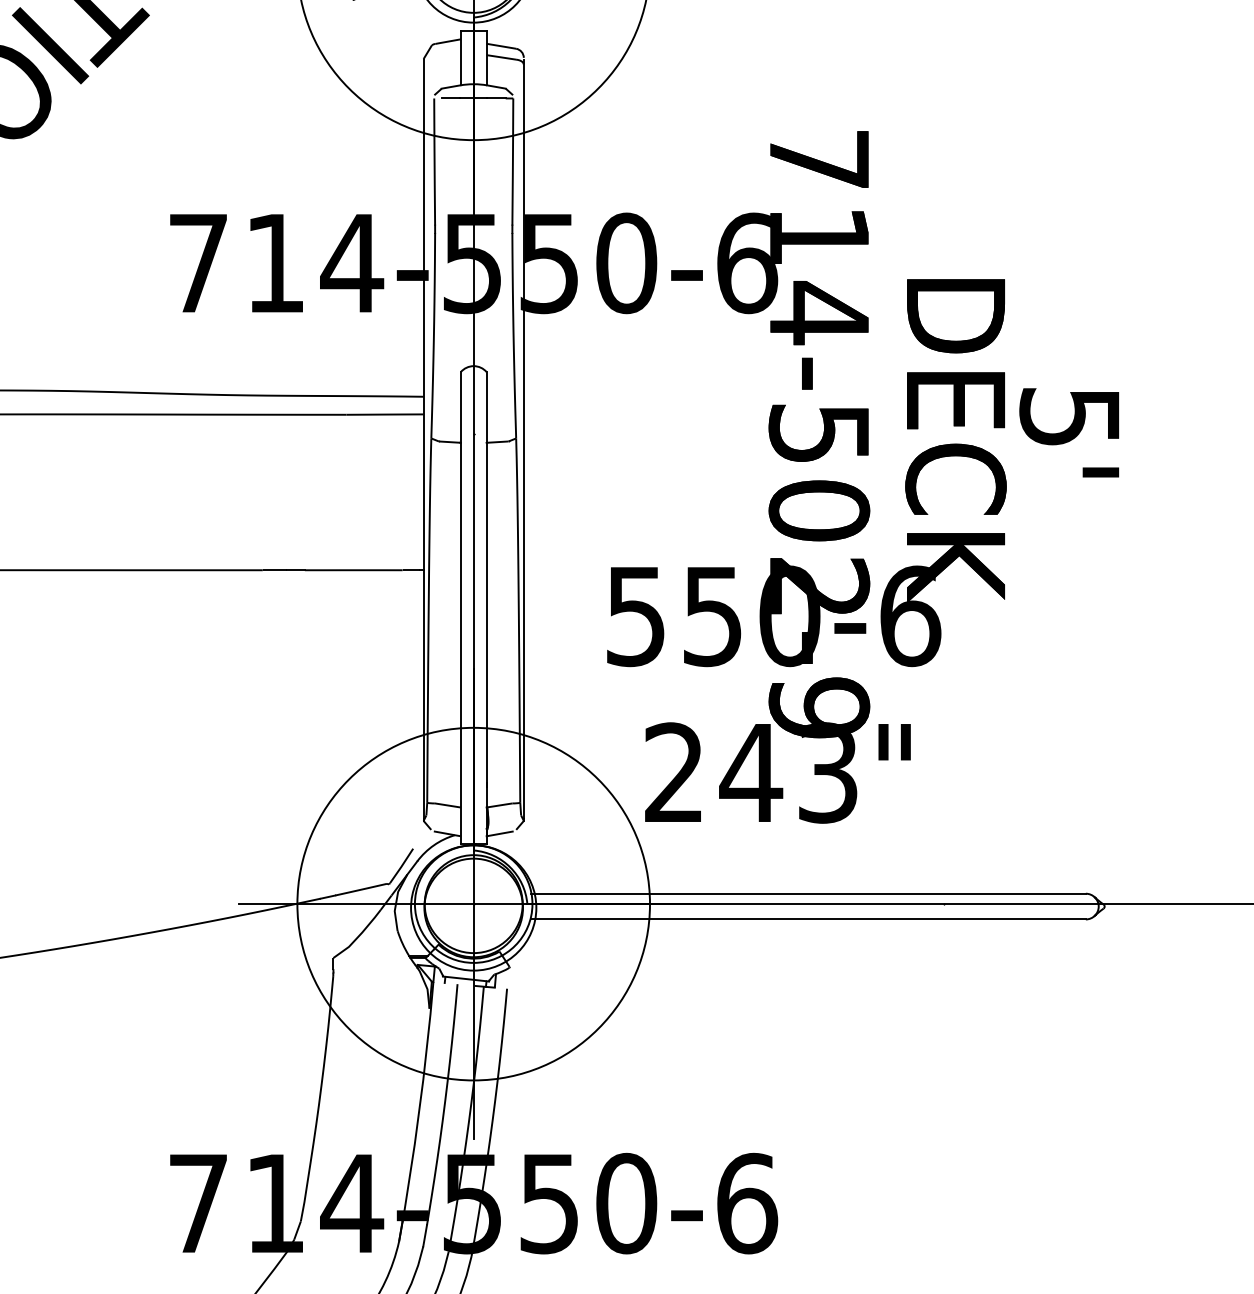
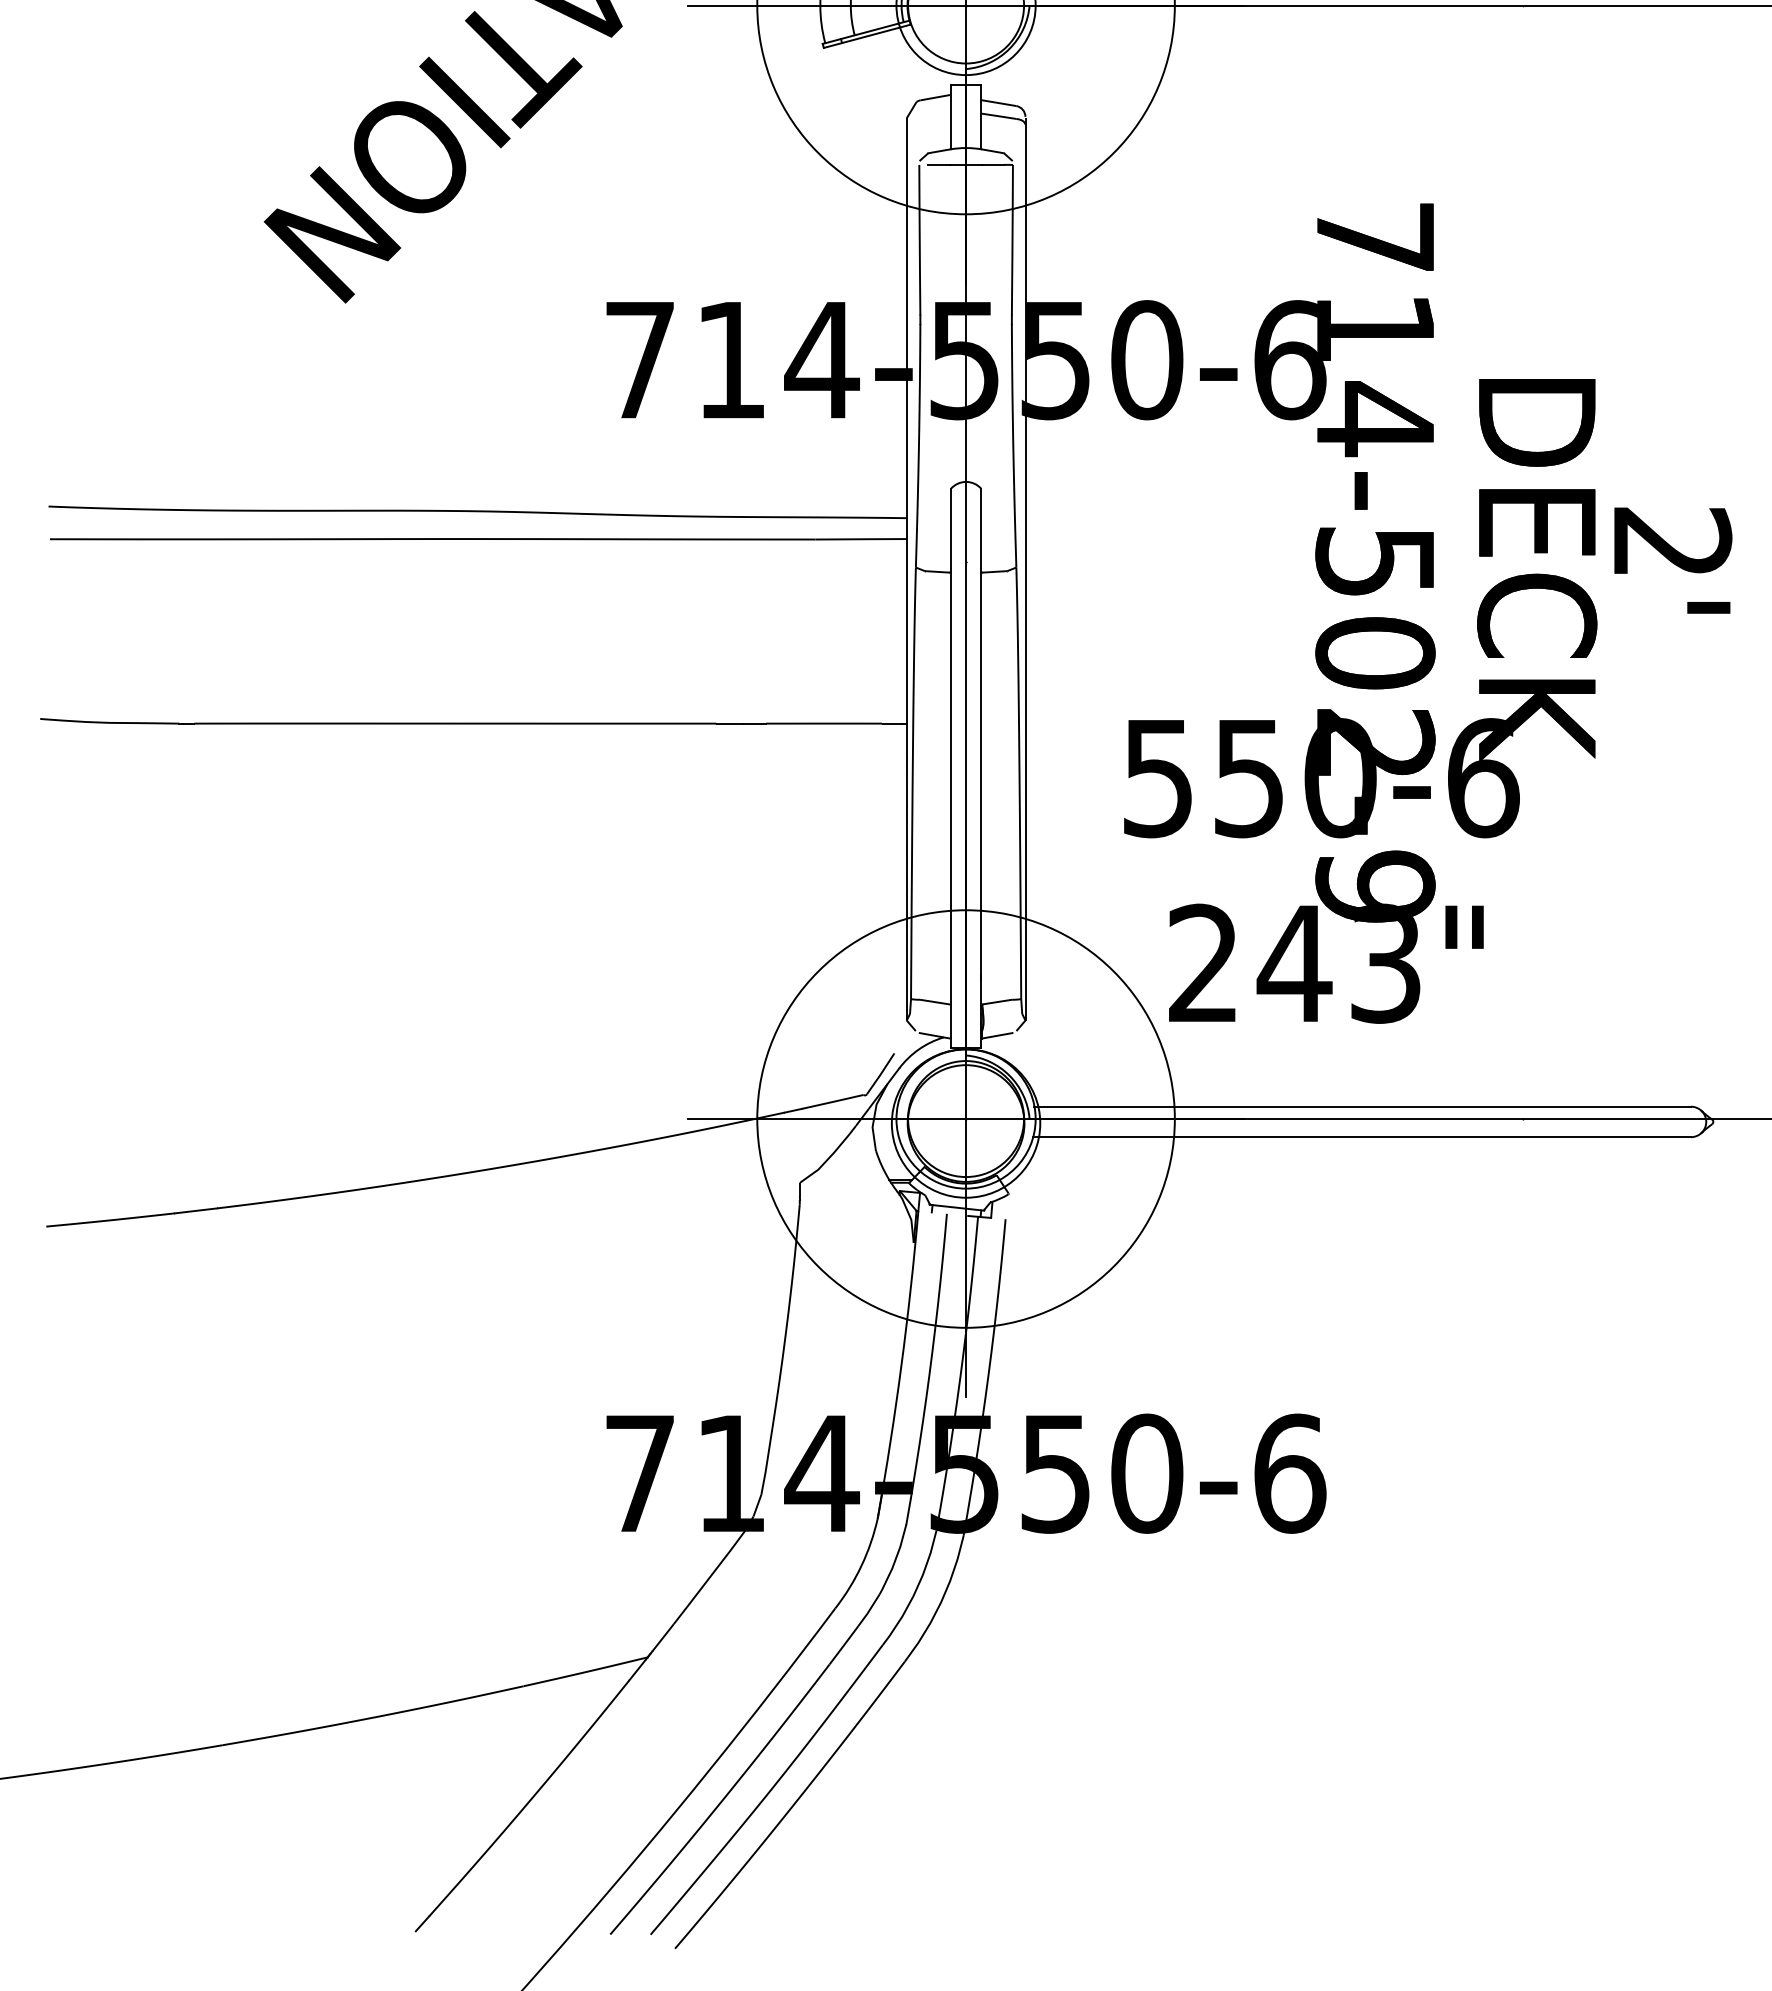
text: (1070, 416) -> (1672, 541), 5' -> 2'

